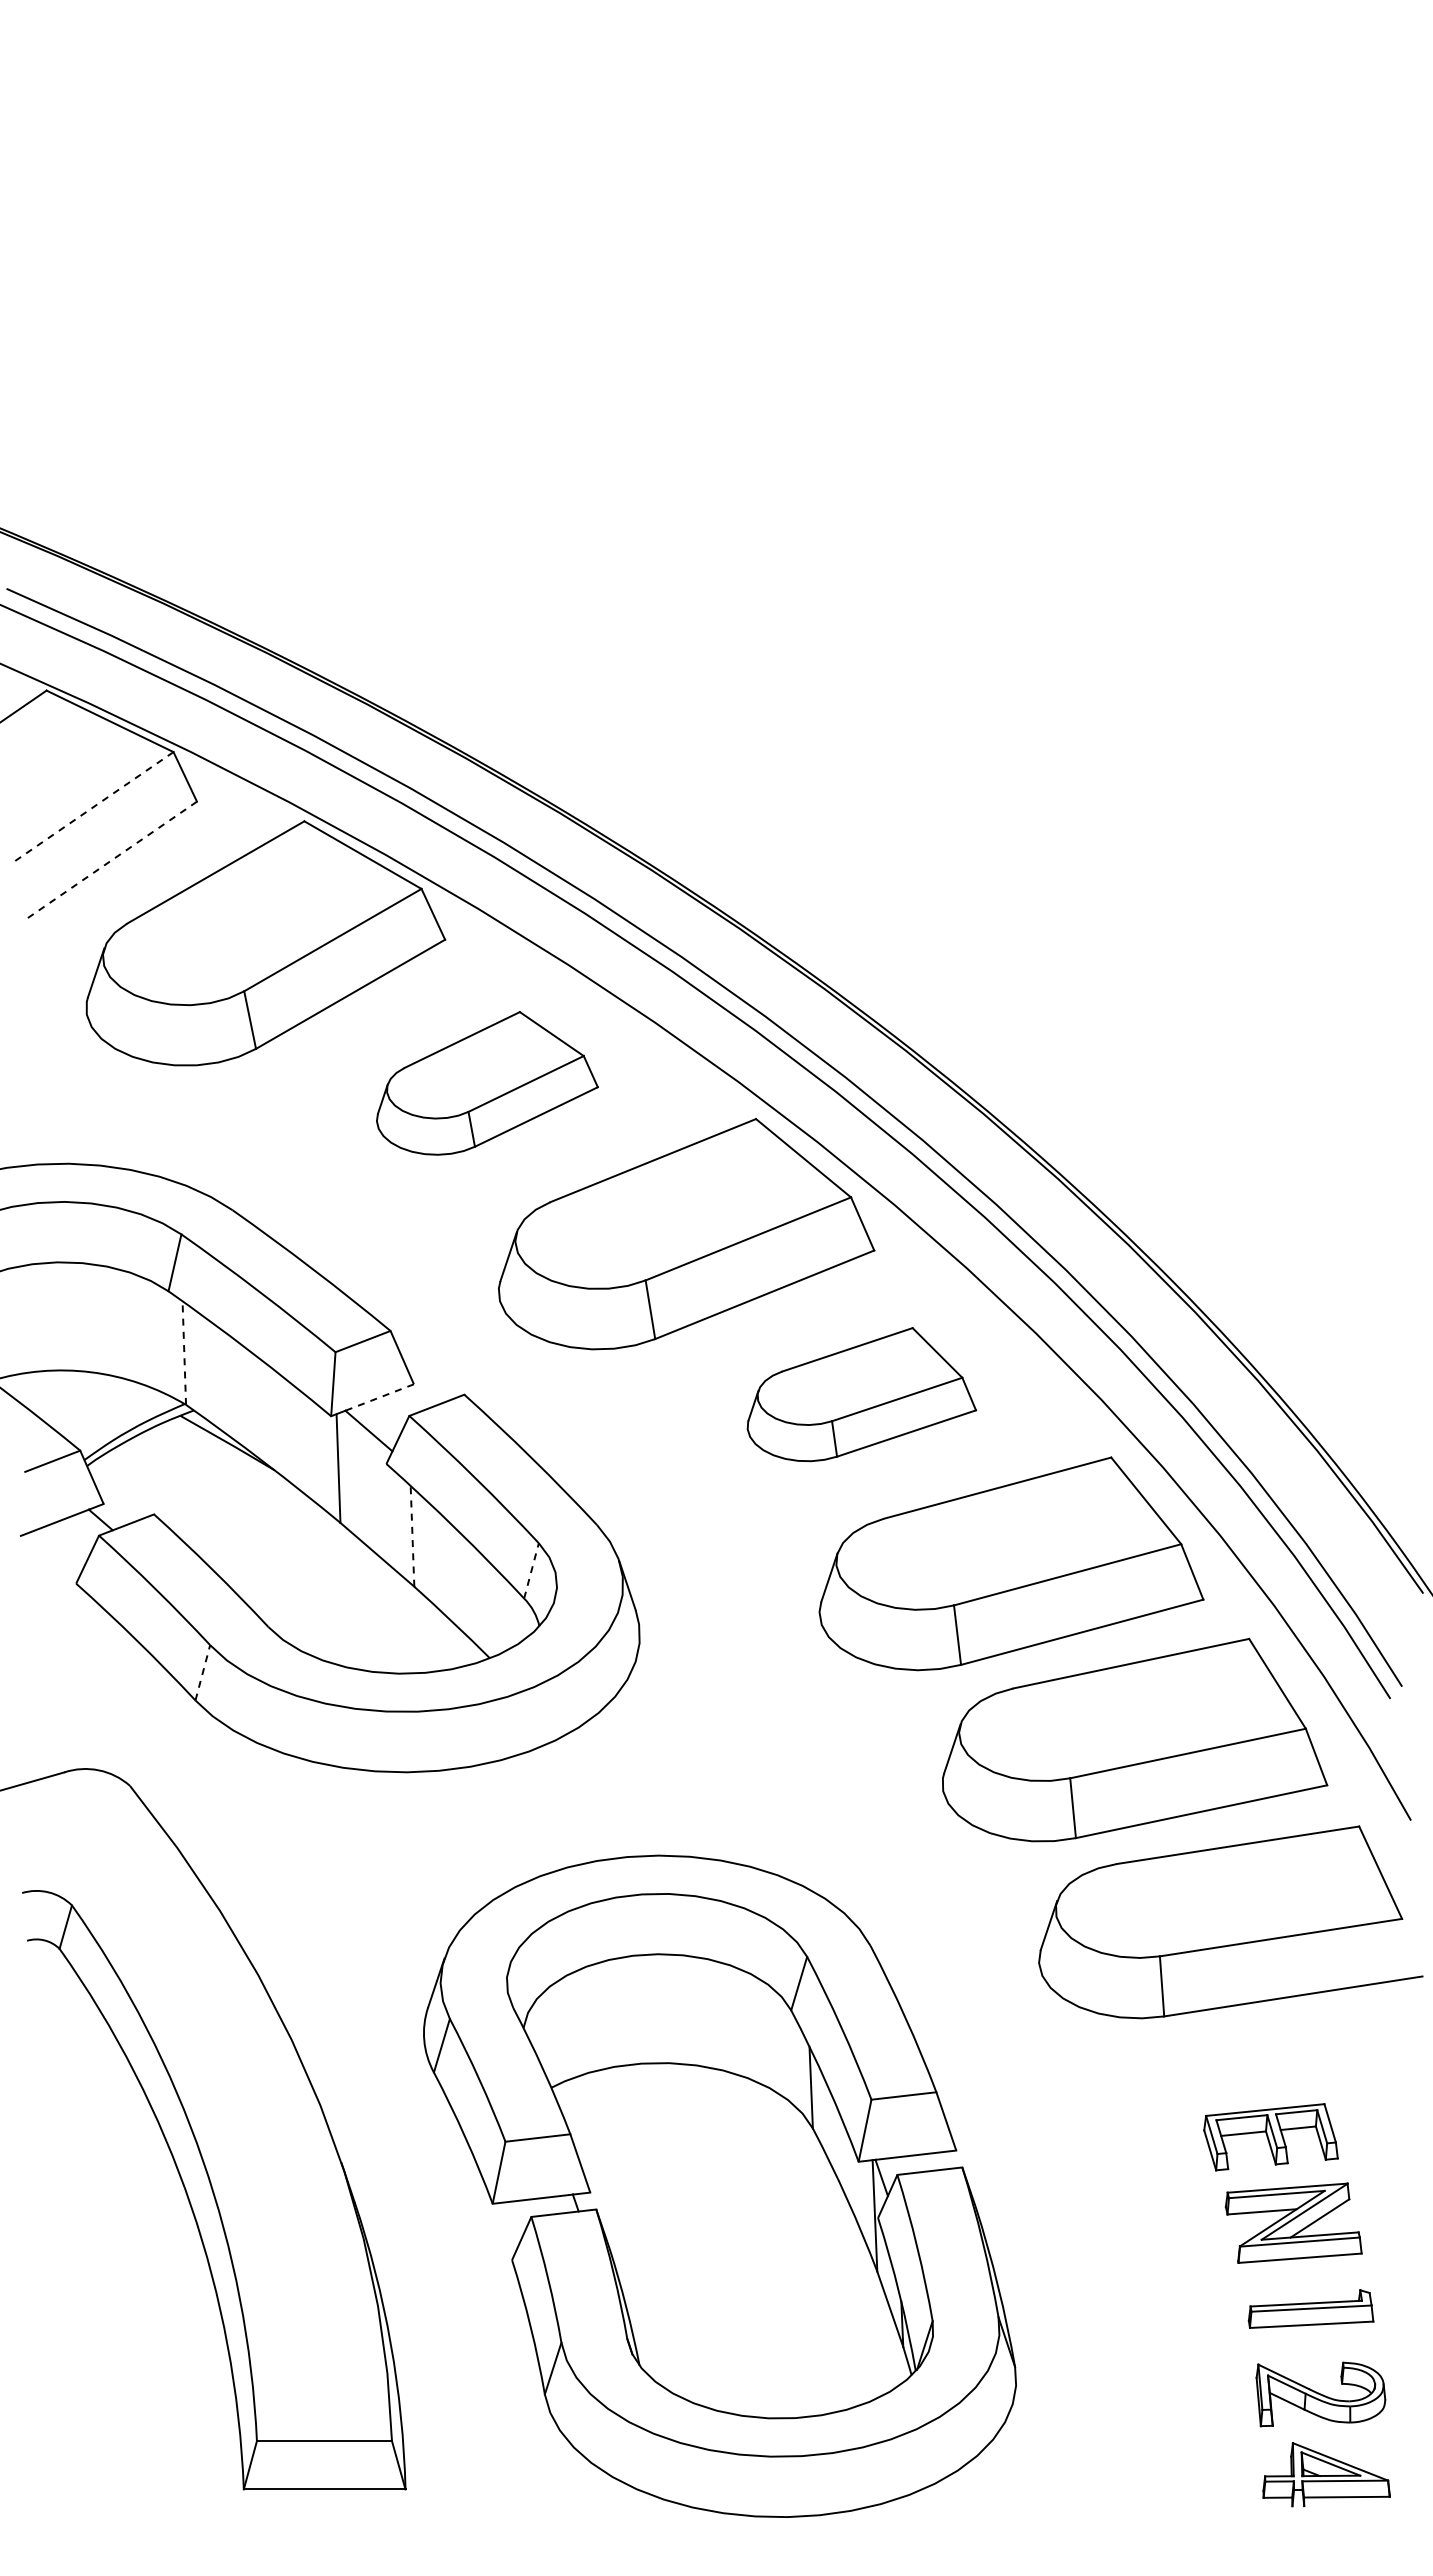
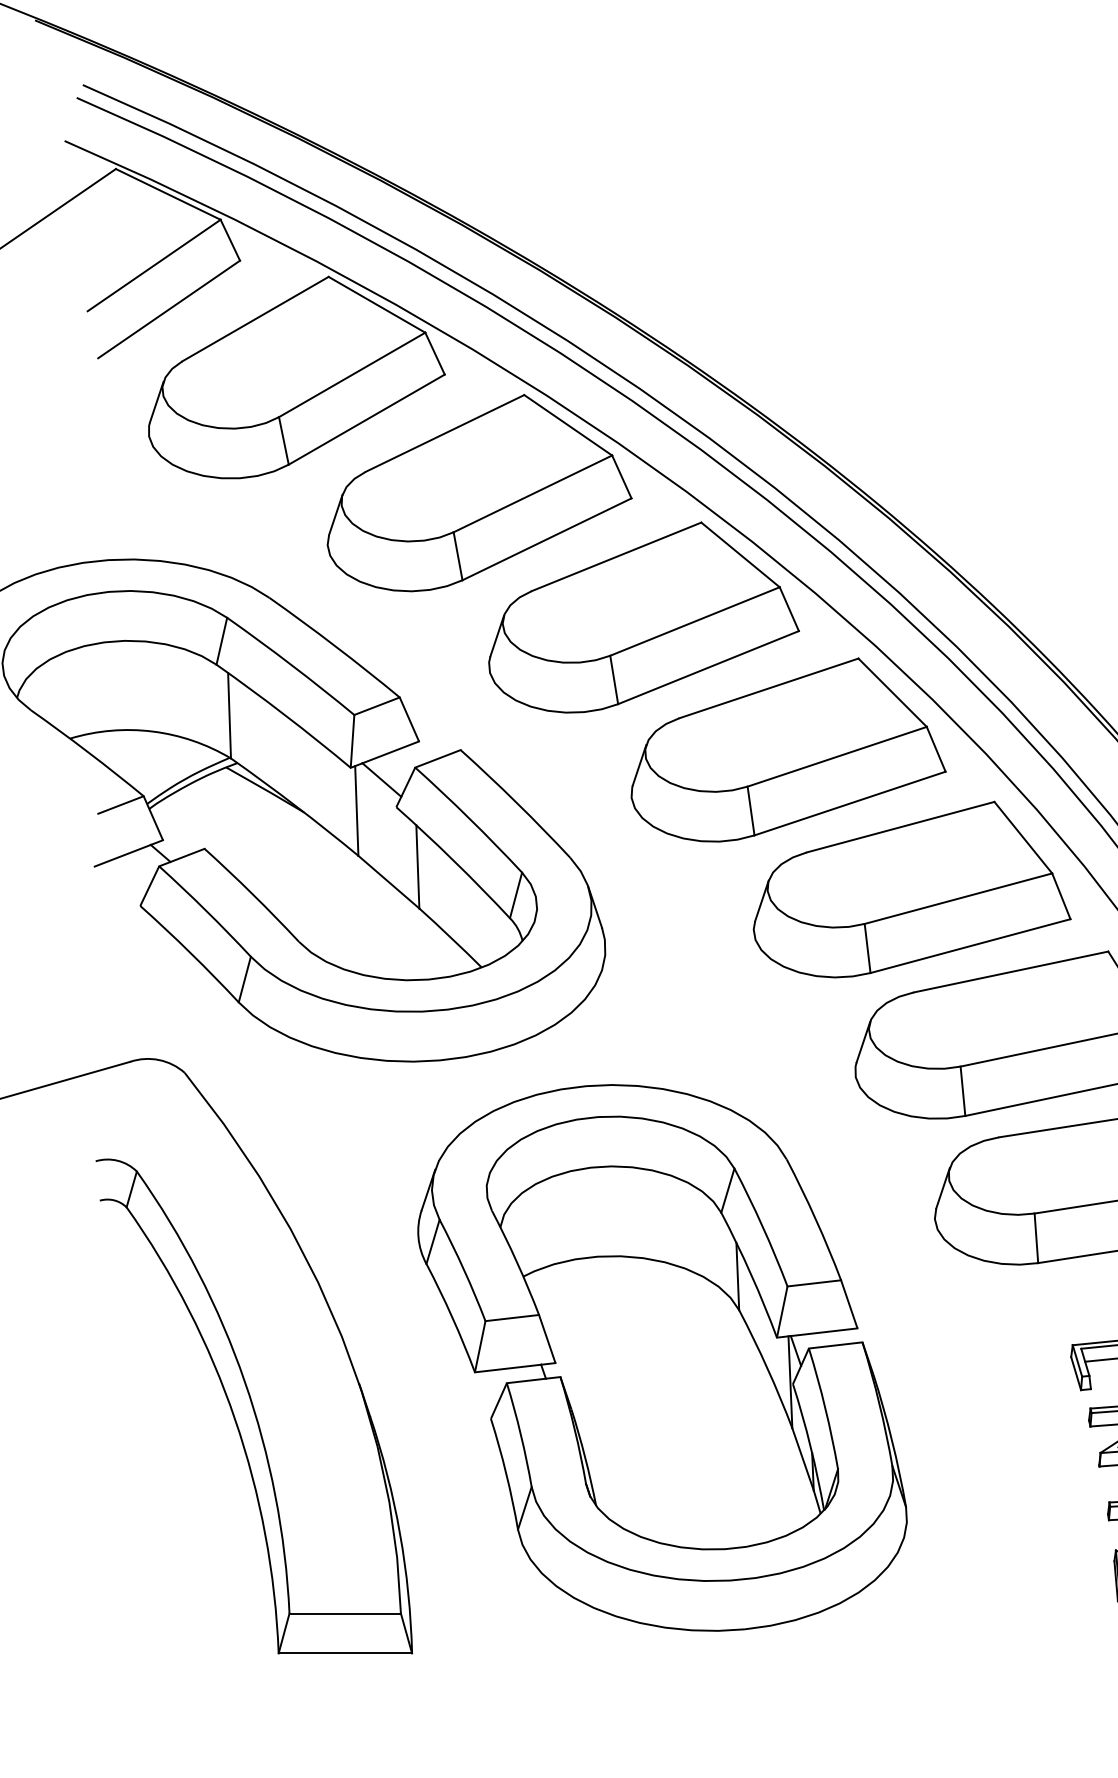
line: (92, 807) -> (153, 265), dashed -> solid
line: (110, 861) -> (168, 310), dashed -> solid
part: (487, 1083) -> (479, 493), size x1.67
line: (184, 1353) -> (229, 716), dashed -> solid
part: (861, 1394) -> (788, 749), size x1.67
line: (379, 1397) -> (390, 752), dashed -> solid
line: (412, 1535) -> (417, 866), dashed -> solid
line: (531, 1570) -> (516, 895), dashed -> solid
line: (202, 1672) -> (244, 979), dashed -> solid
part: (719, 2185) -> (662, 1357), moved

